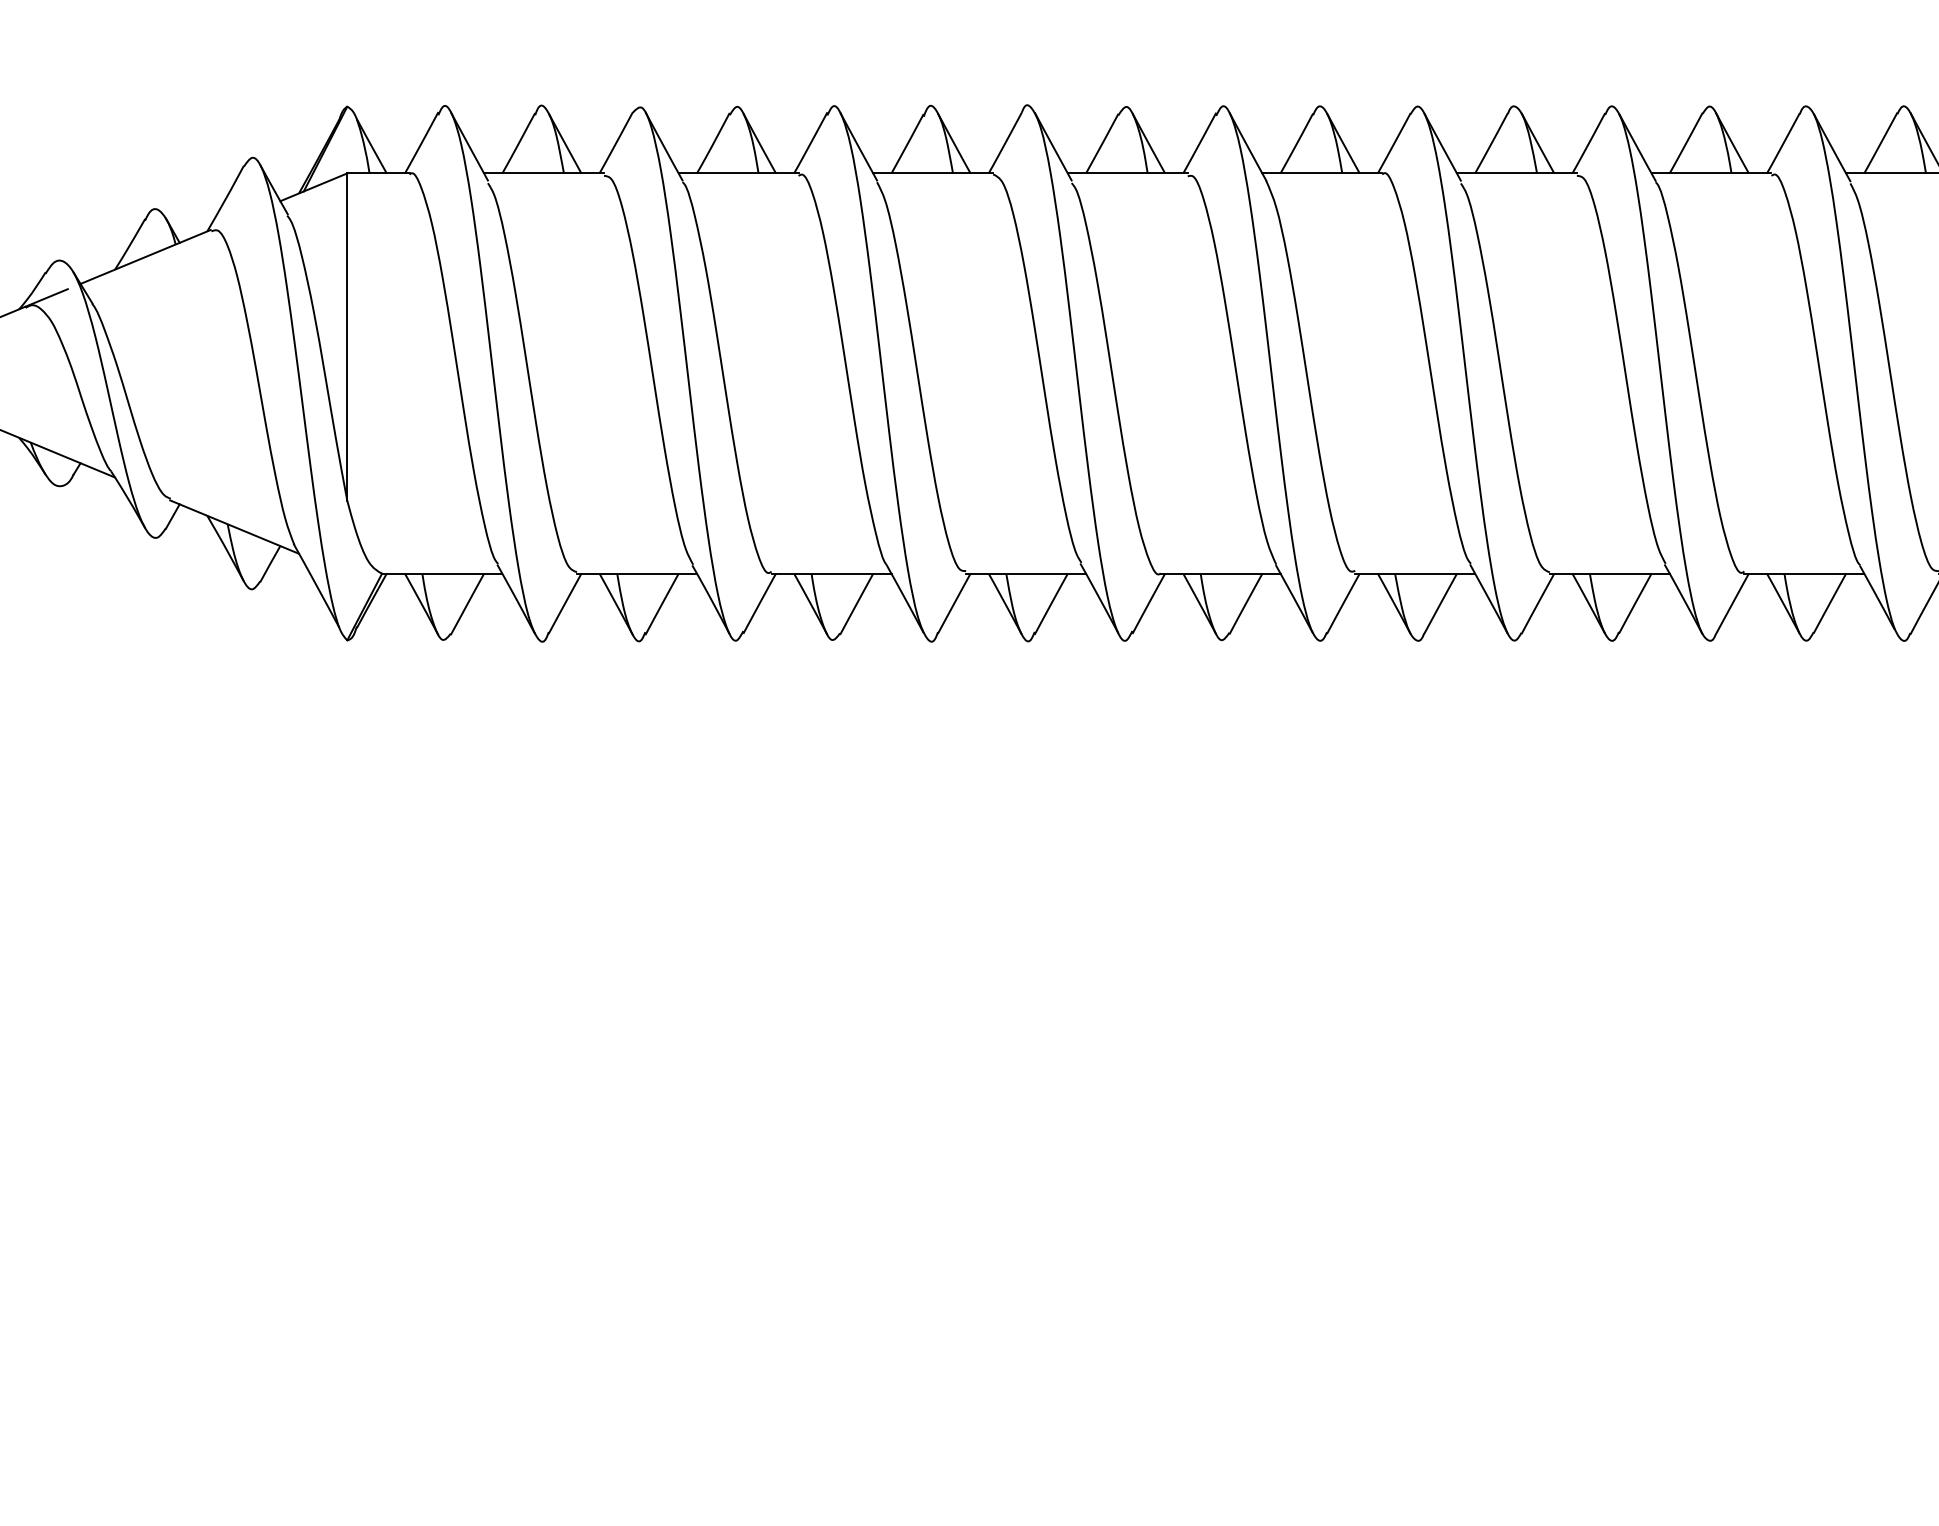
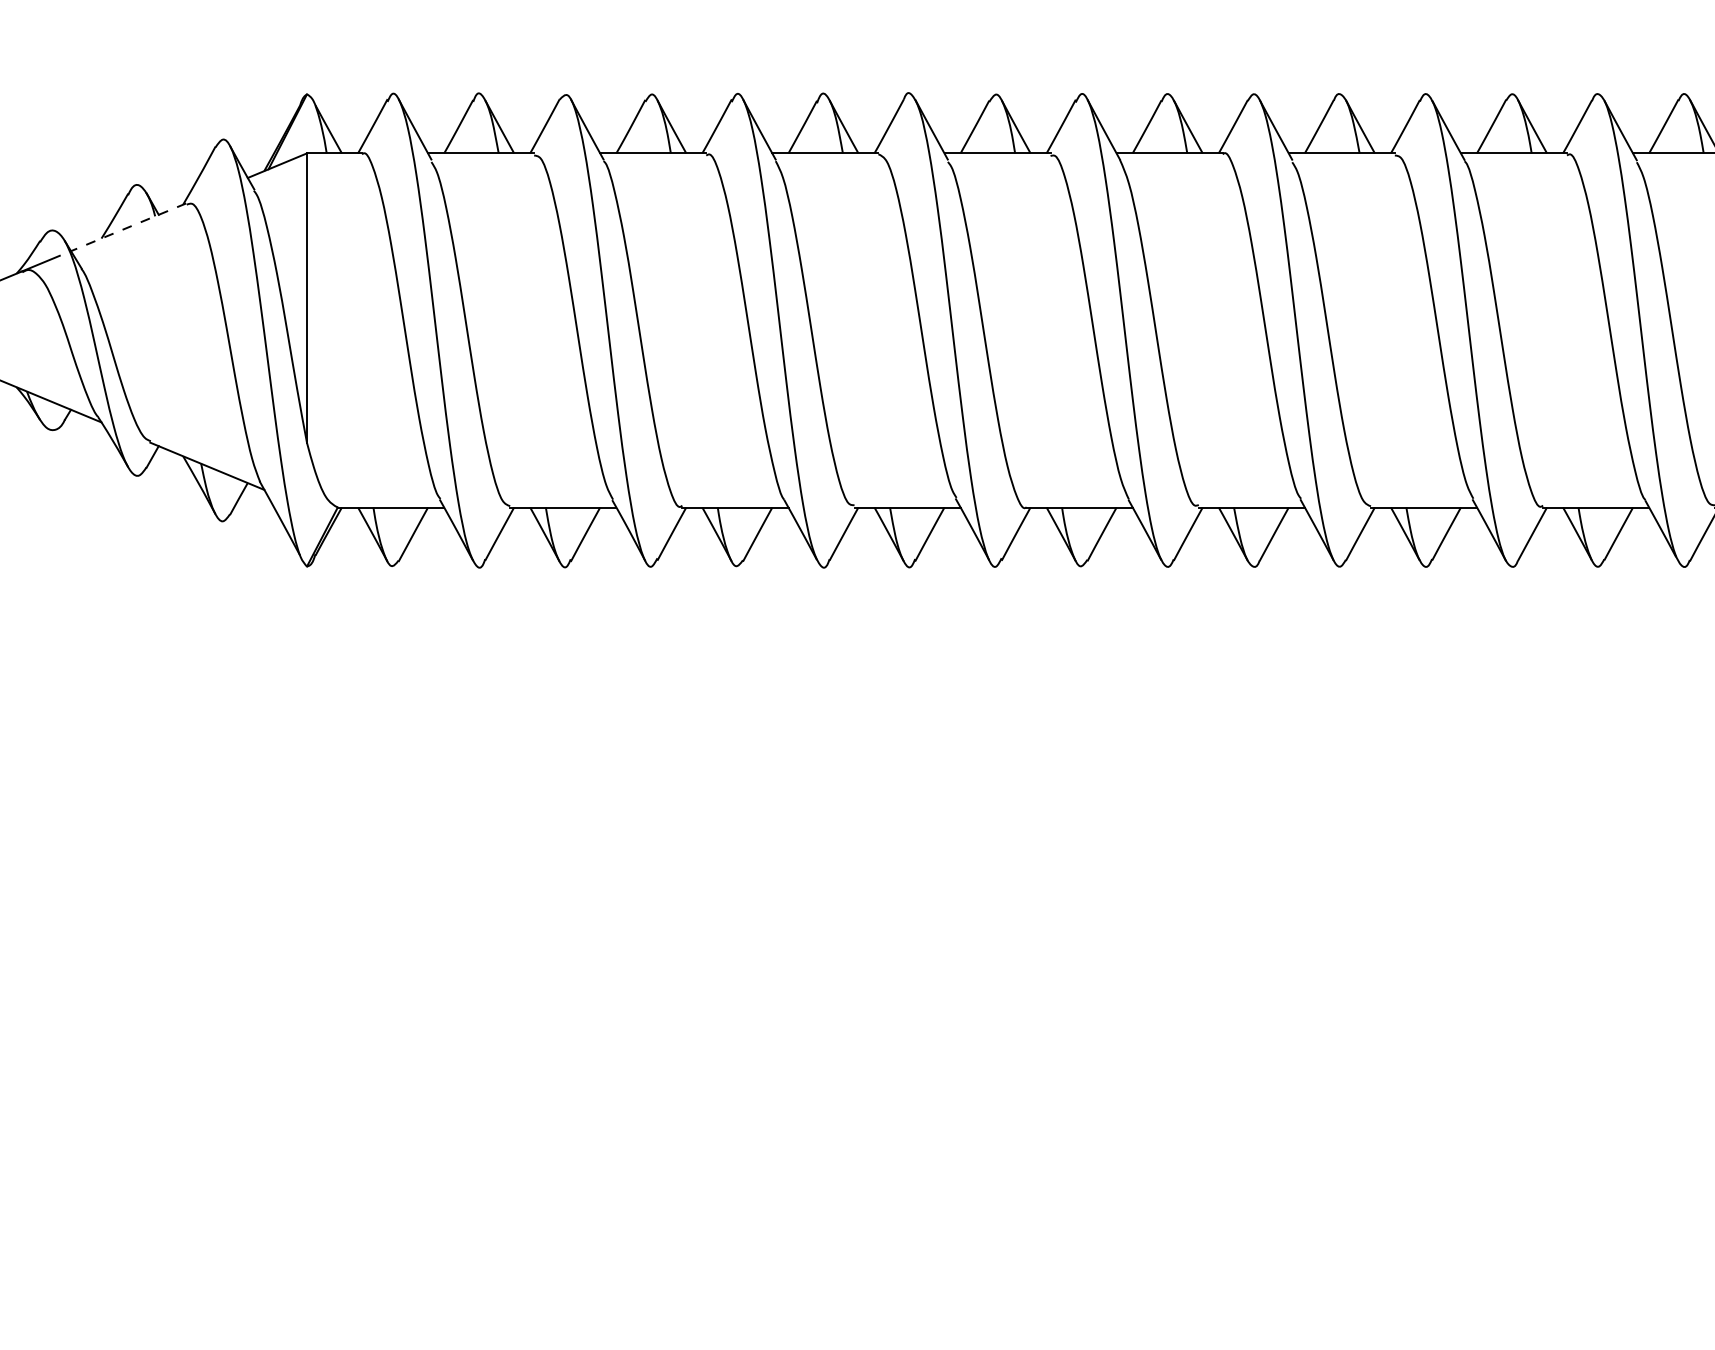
line: (145, 257) -> (128, 227), solid -> dashed

